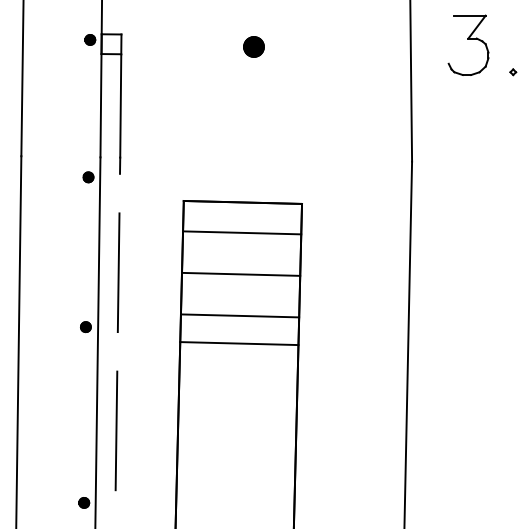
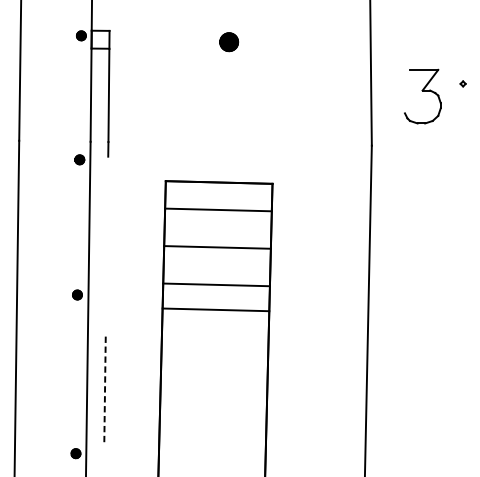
part: (468, 44) -> (422, 95), moved
part: (513, 72) -> (463, 84), moved
line: (118, 272) -> (106, 245), removed
line: (116, 430) -> (105, 388), solid -> dashed

